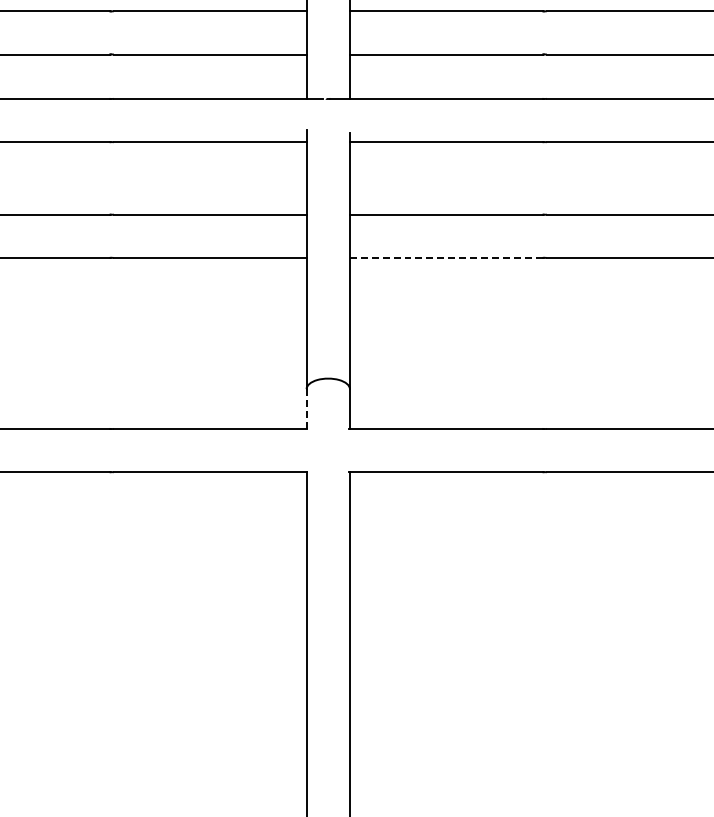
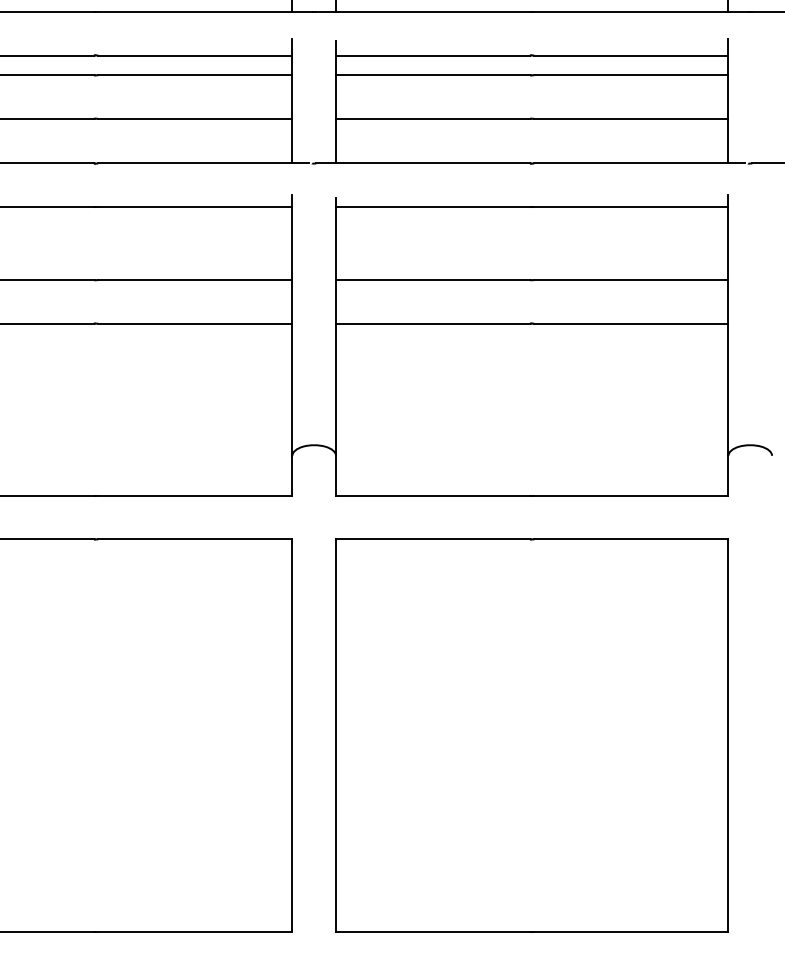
line: (446, 257) -> (433, 323), dashed -> solid
line: (306, 409) -> (292, 476), dashed -> solid

